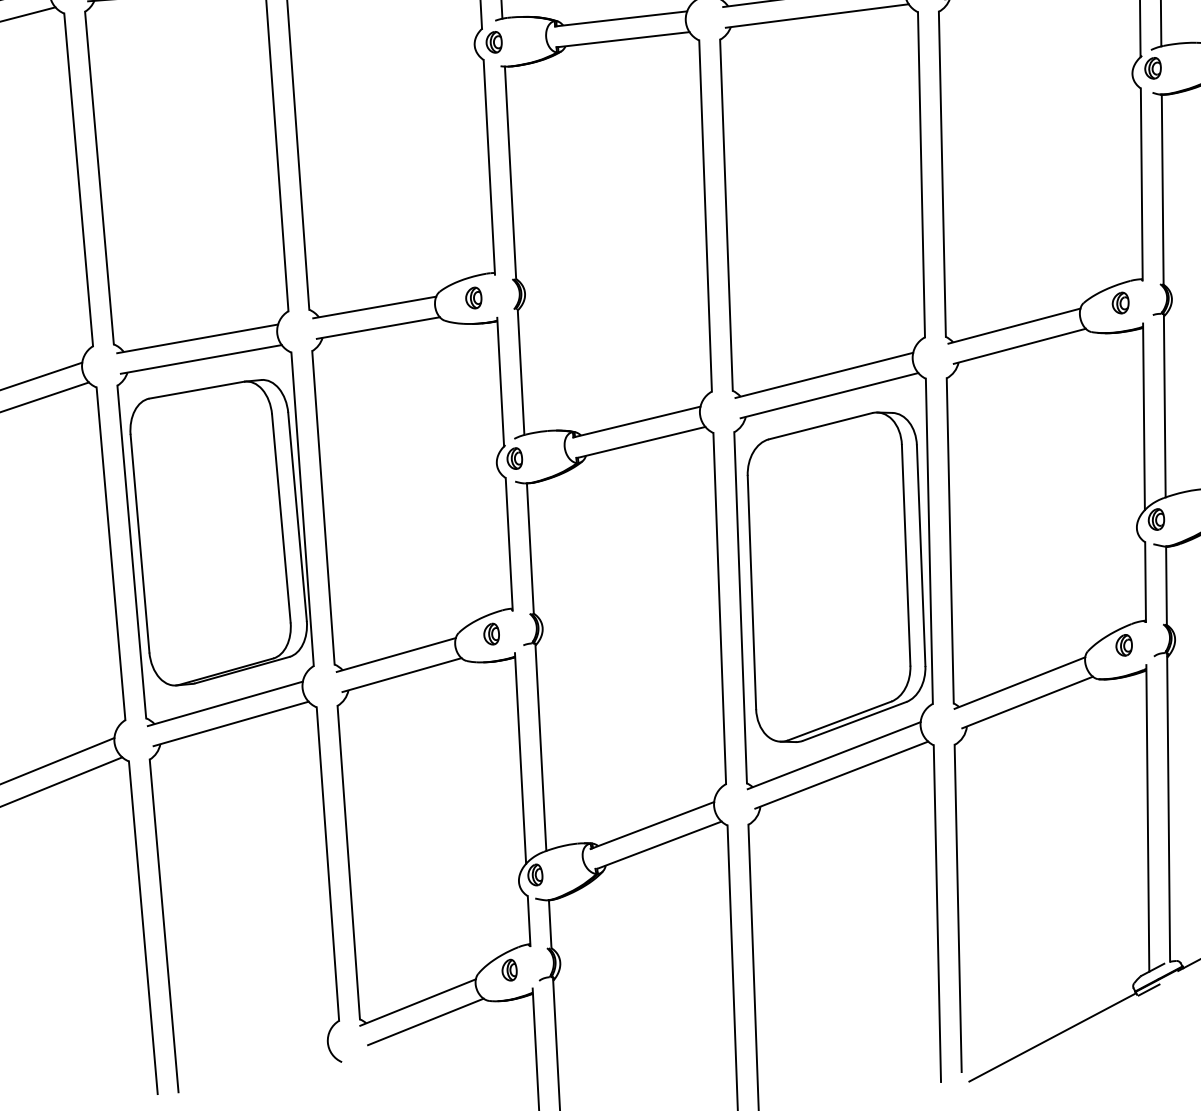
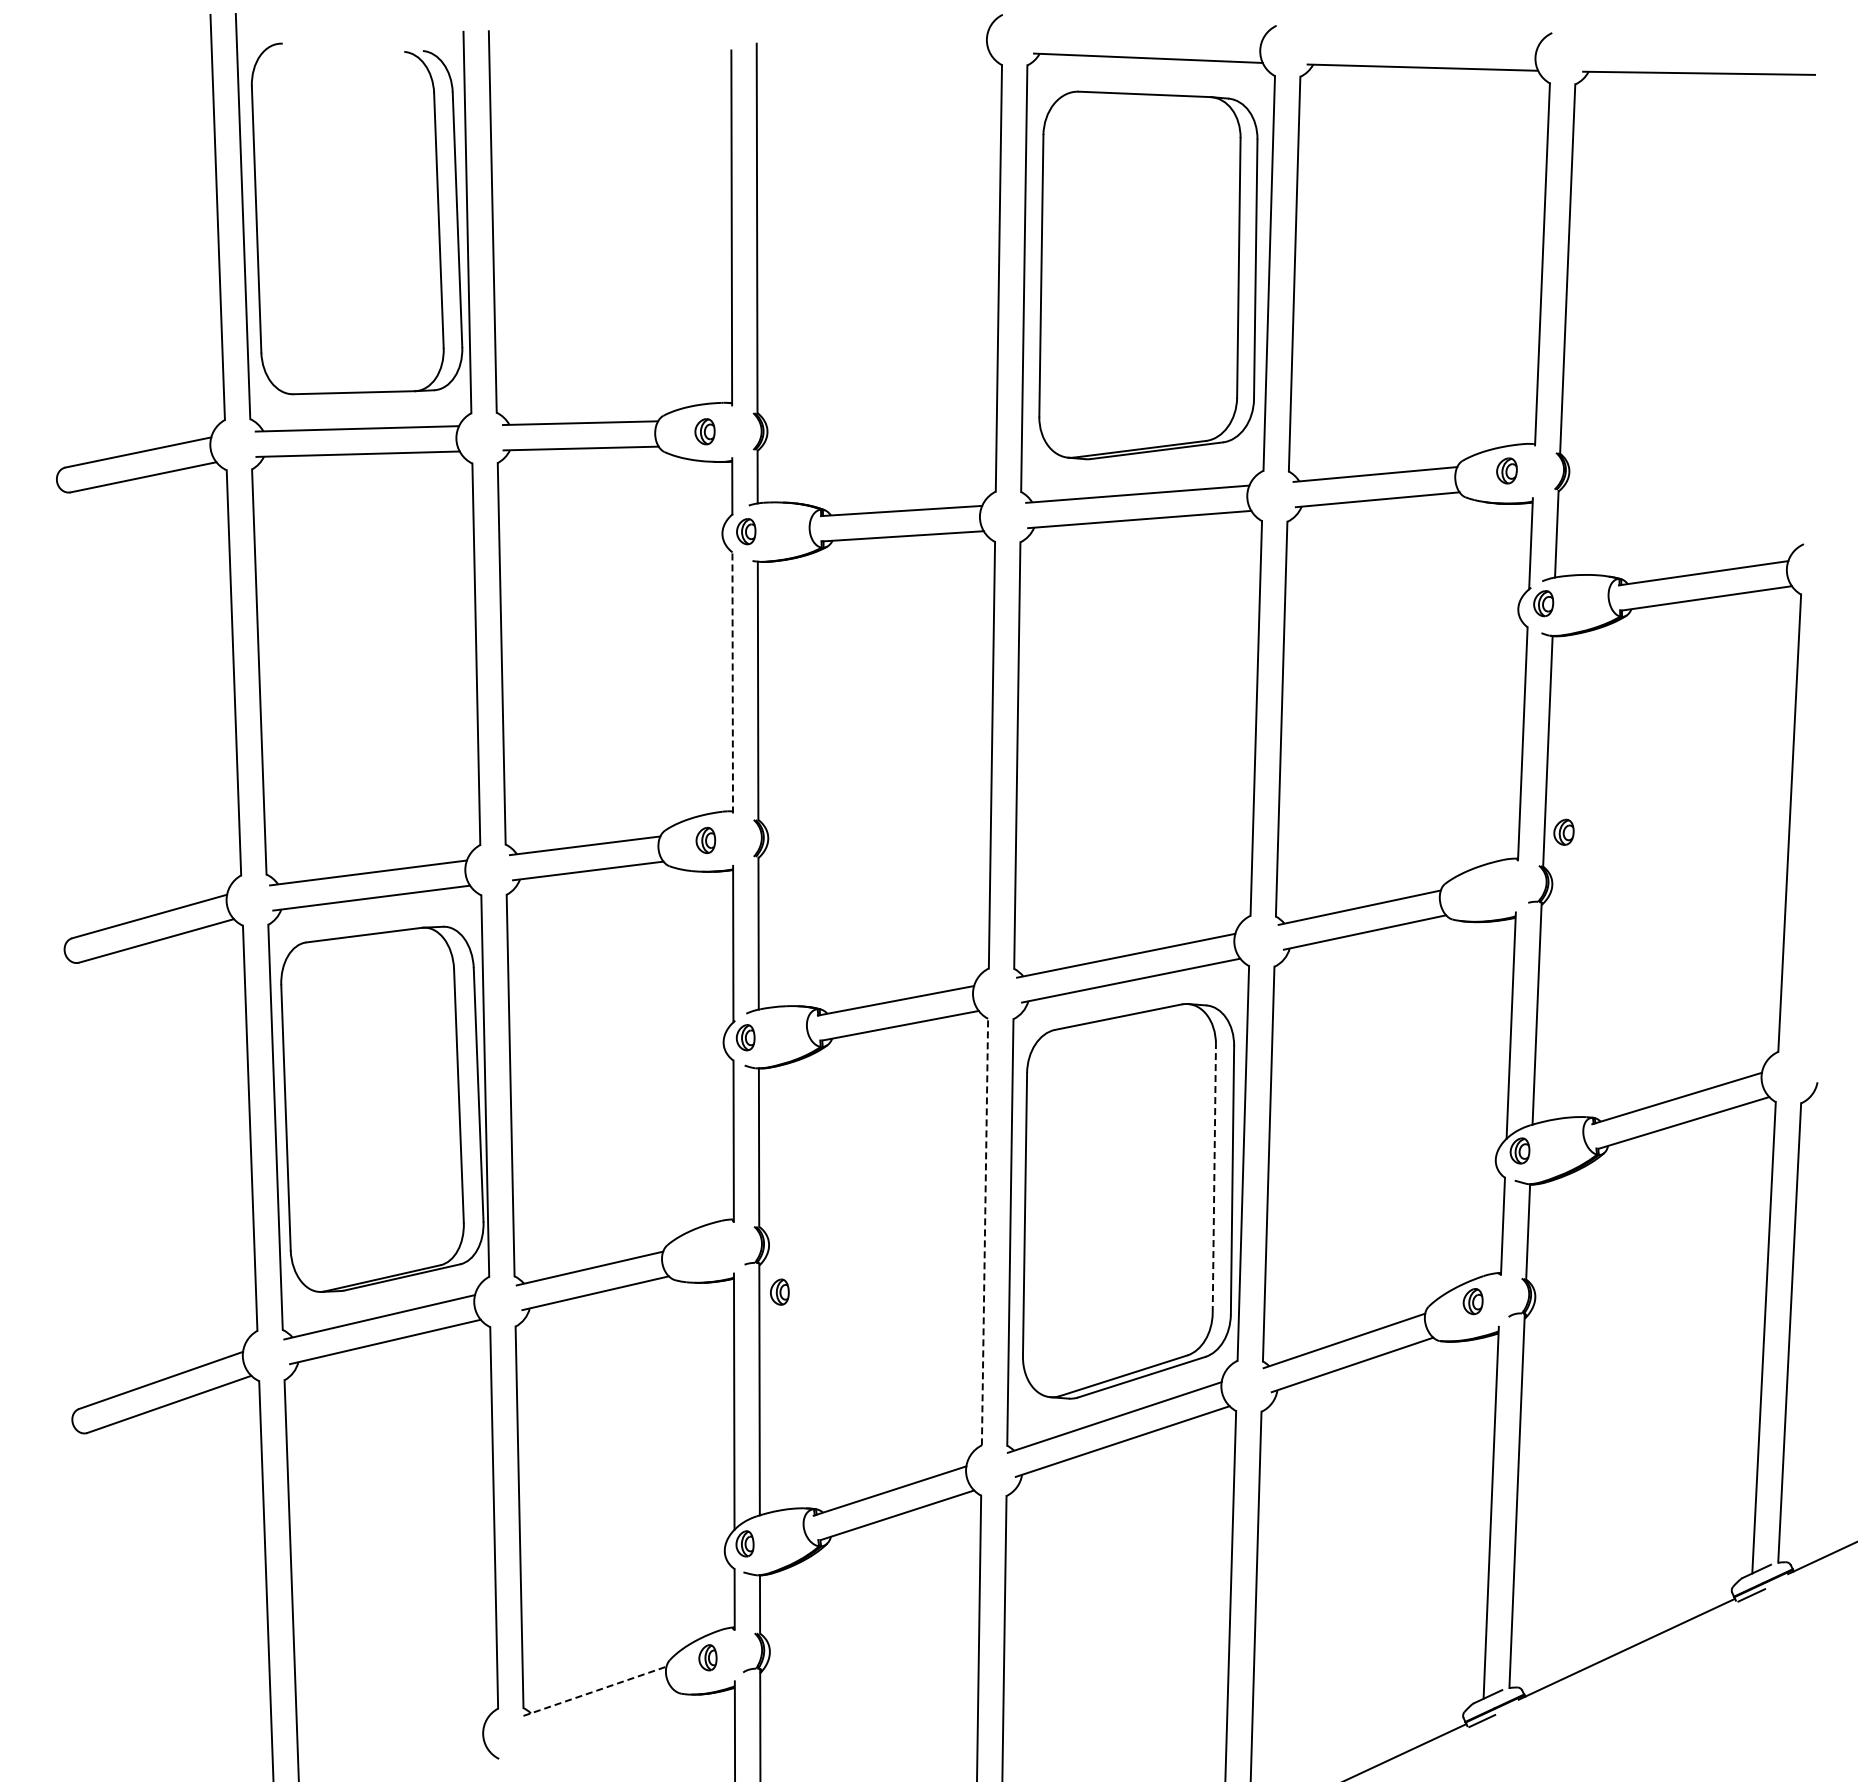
line: (489, 167) -> (732, 682), solid -> dashed
part: (1120, 302) -> (1563, 831), moved
line: (906, 554) -> (1214, 1178), solid -> dashed
line: (720, 608) -> (985, 1231), solid -> dashed
part: (491, 633) -> (779, 1291), moved
line: (418, 1002) -> (595, 1691), solid -> dashed
line: (425, 1021) -> (602, 1714), removed

